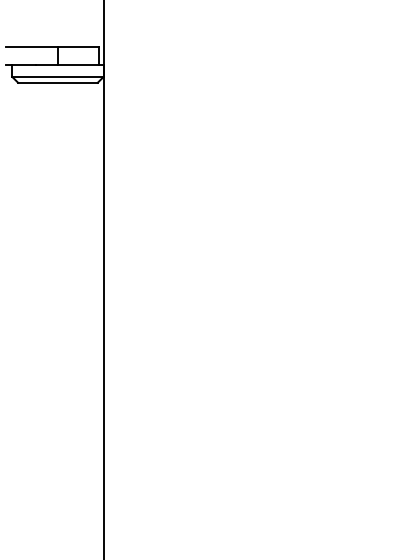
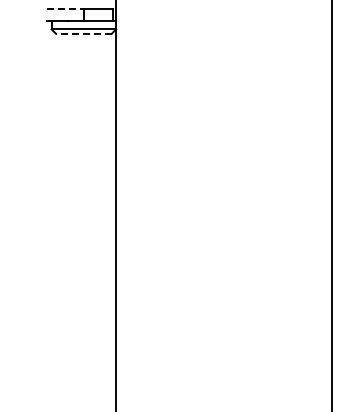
line: (33, 47) -> (66, 8), solid -> dashed
line: (57, 82) -> (83, 33), solid -> dashed

